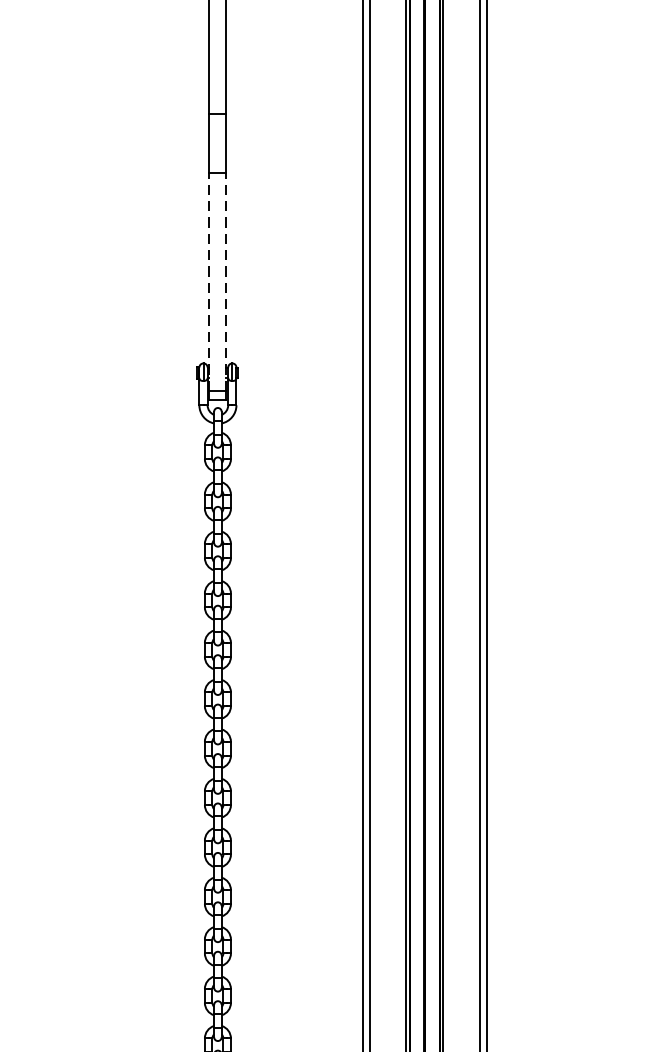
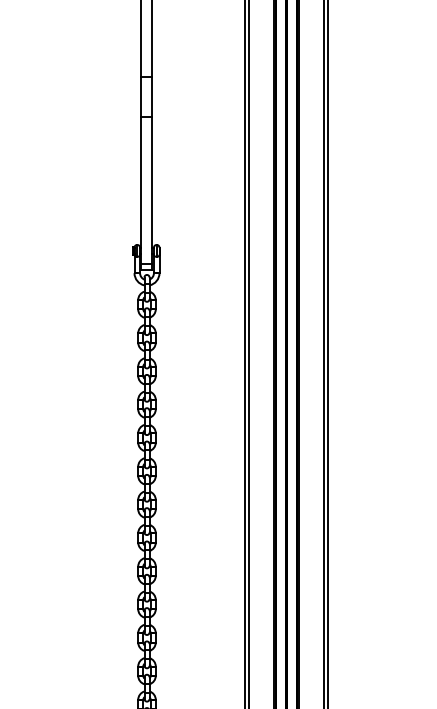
line: (209, 281) -> (141, 189), dashed -> solid
line: (226, 281) -> (152, 189), dashed -> solid

